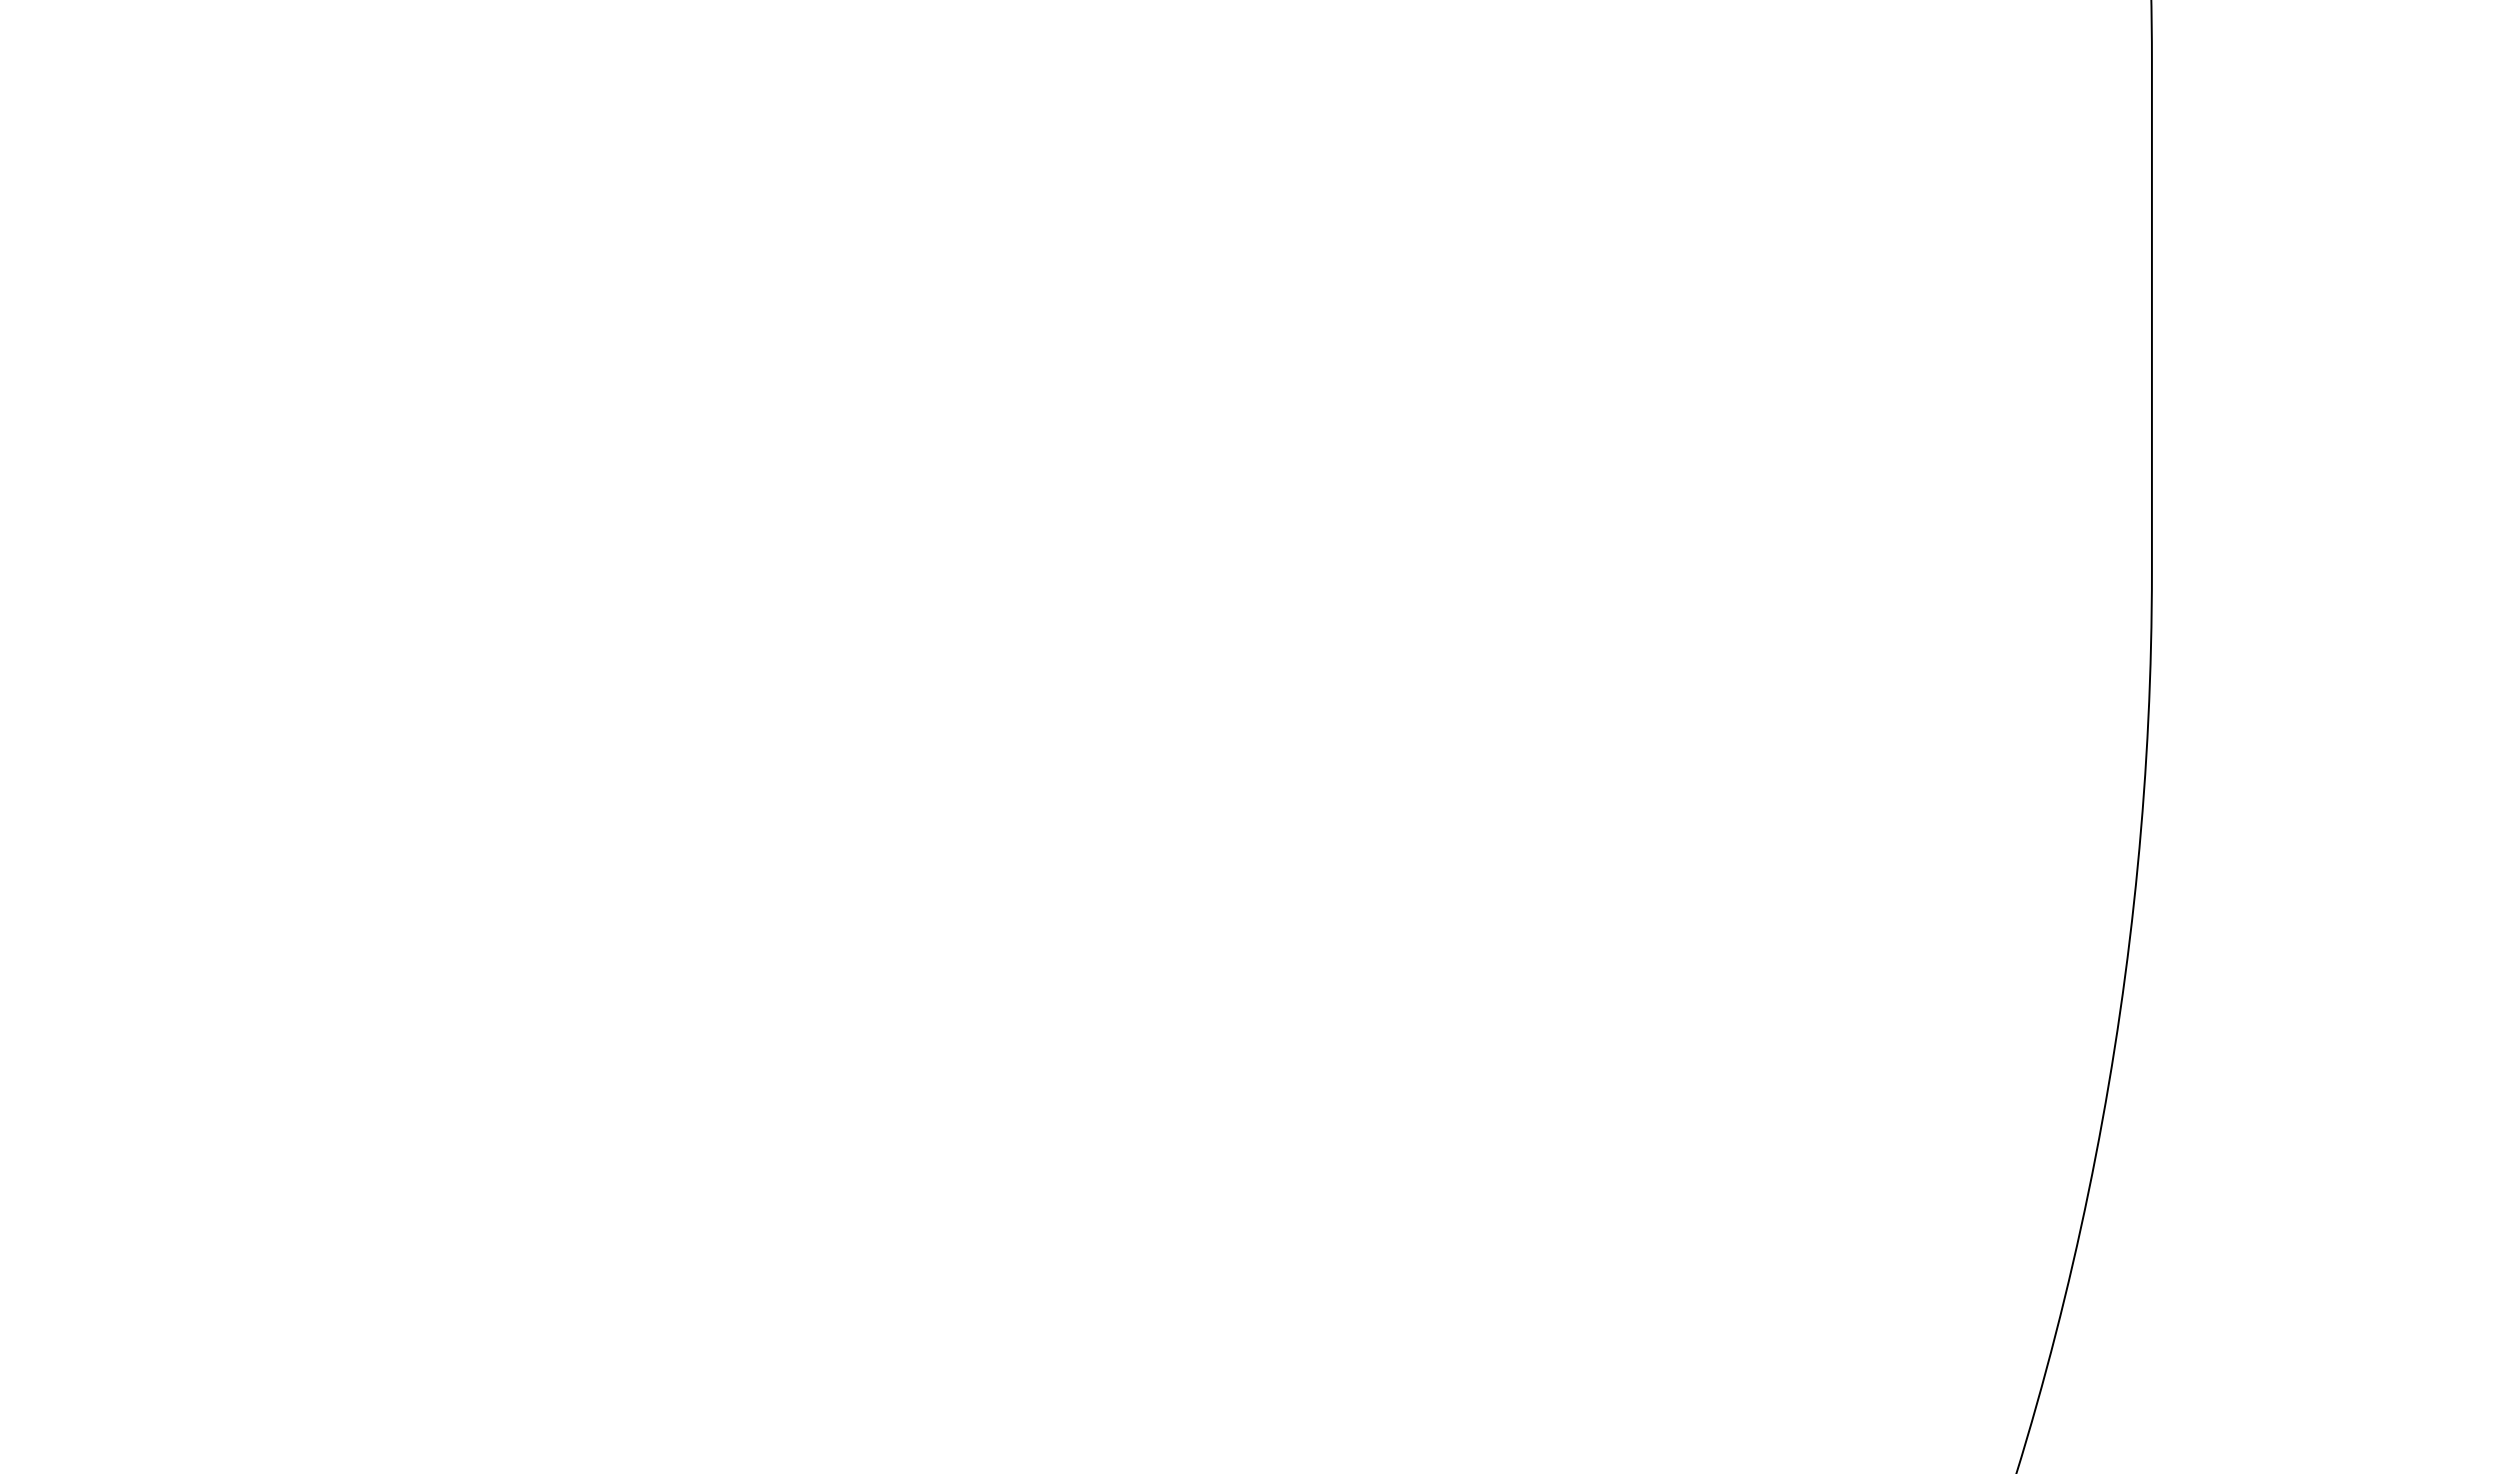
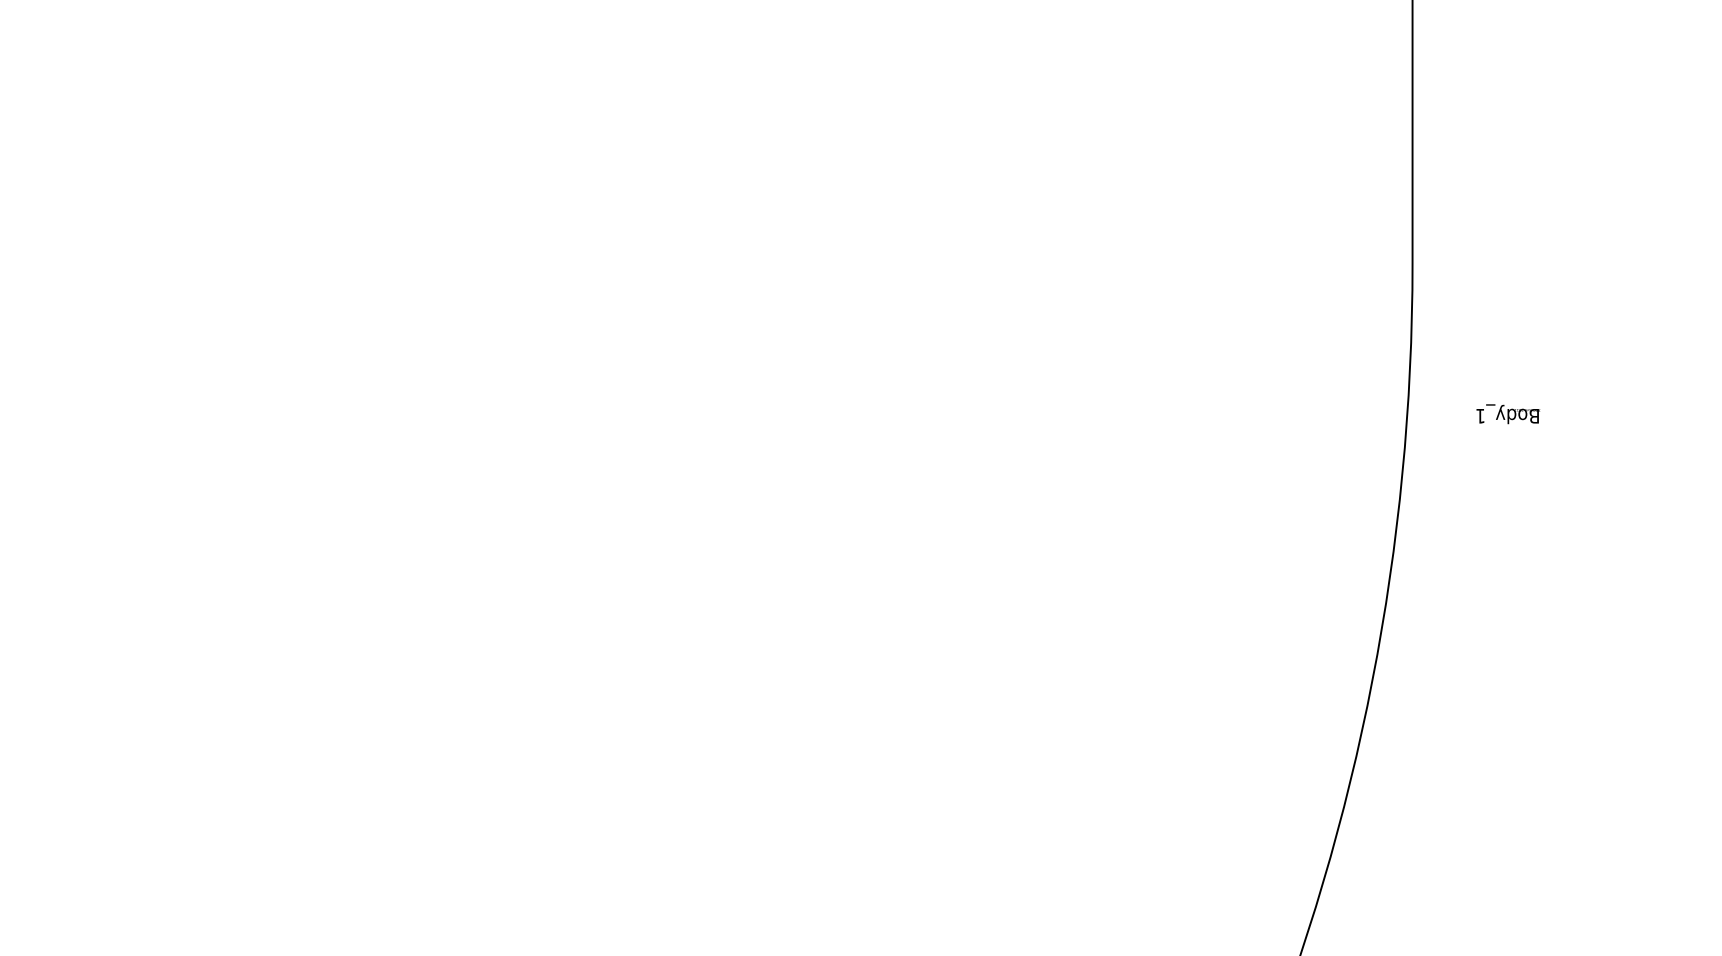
part: (2286, 782) -> (1508, 414), added

